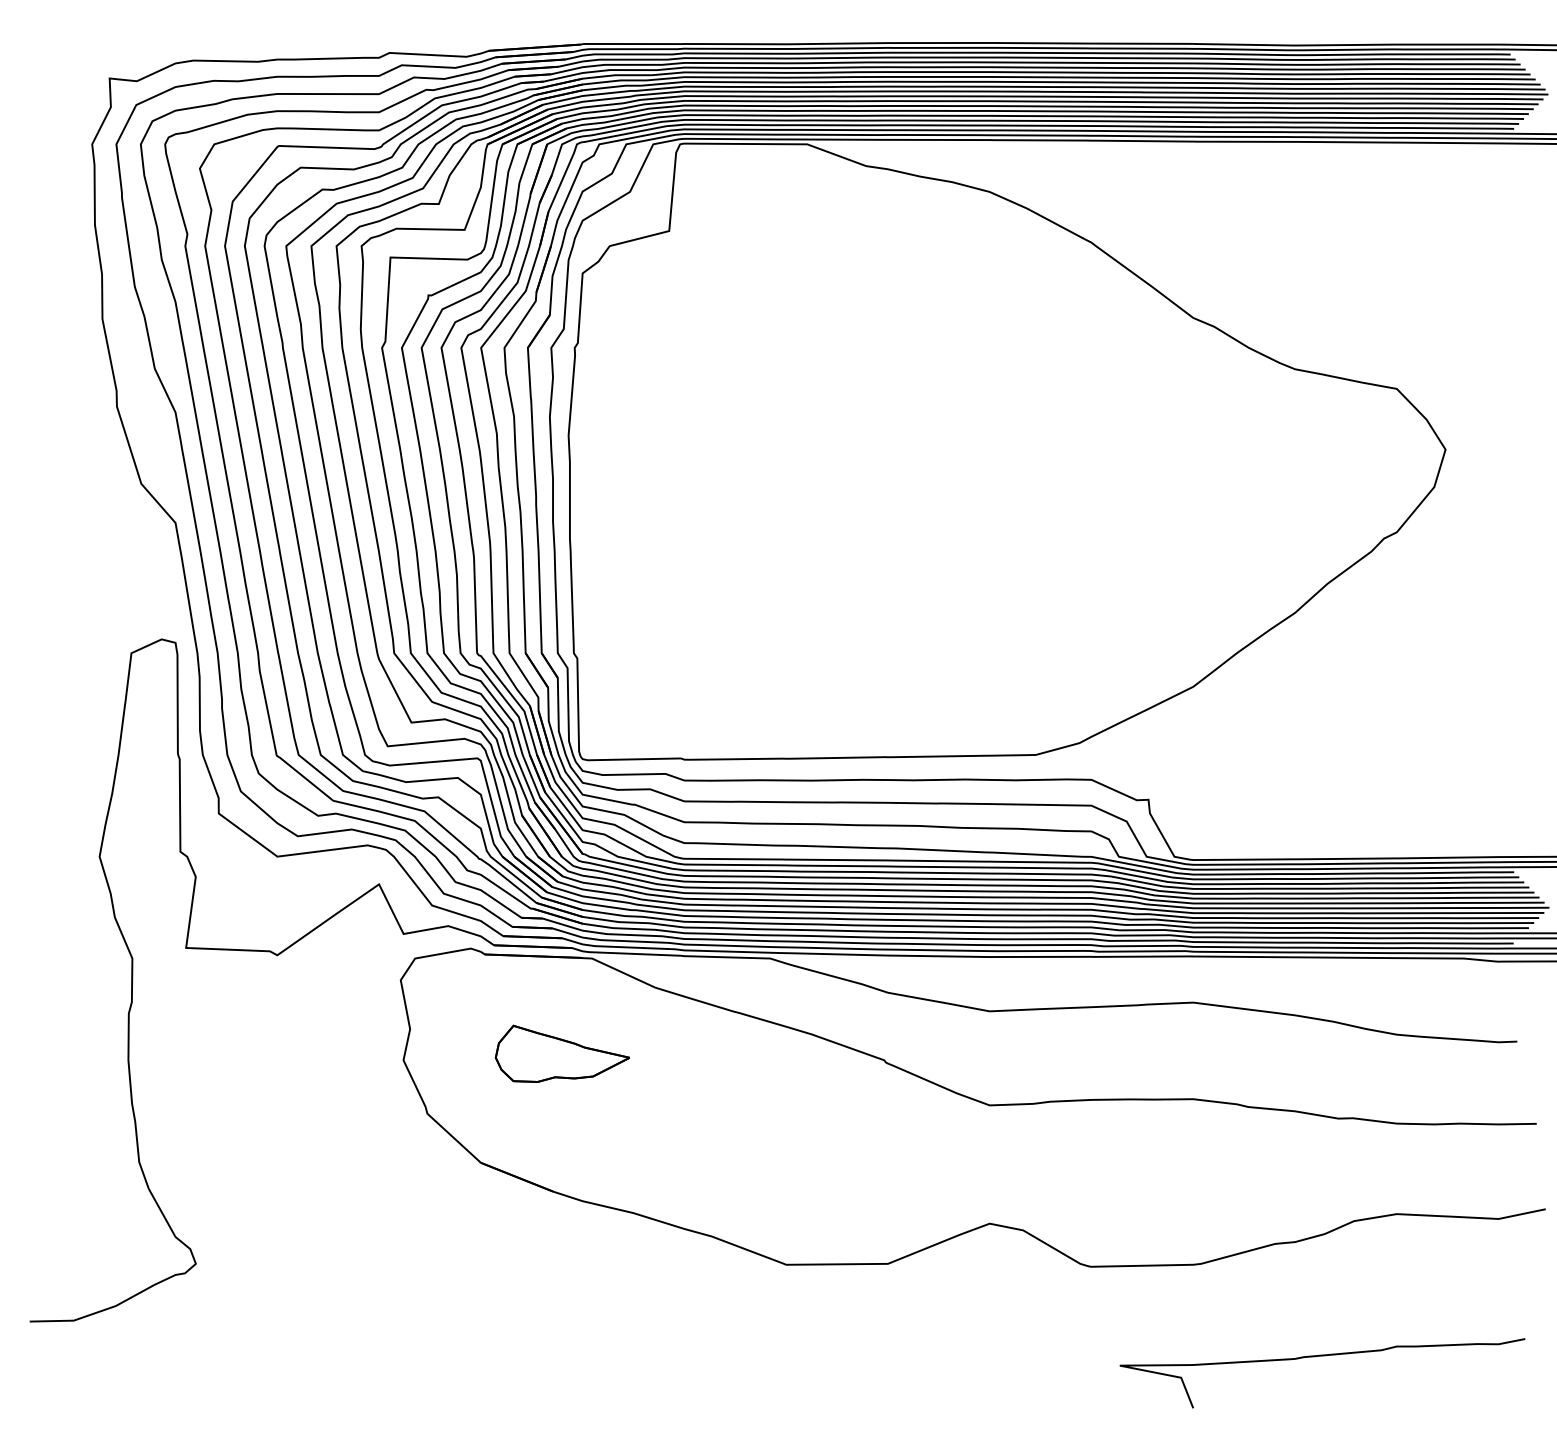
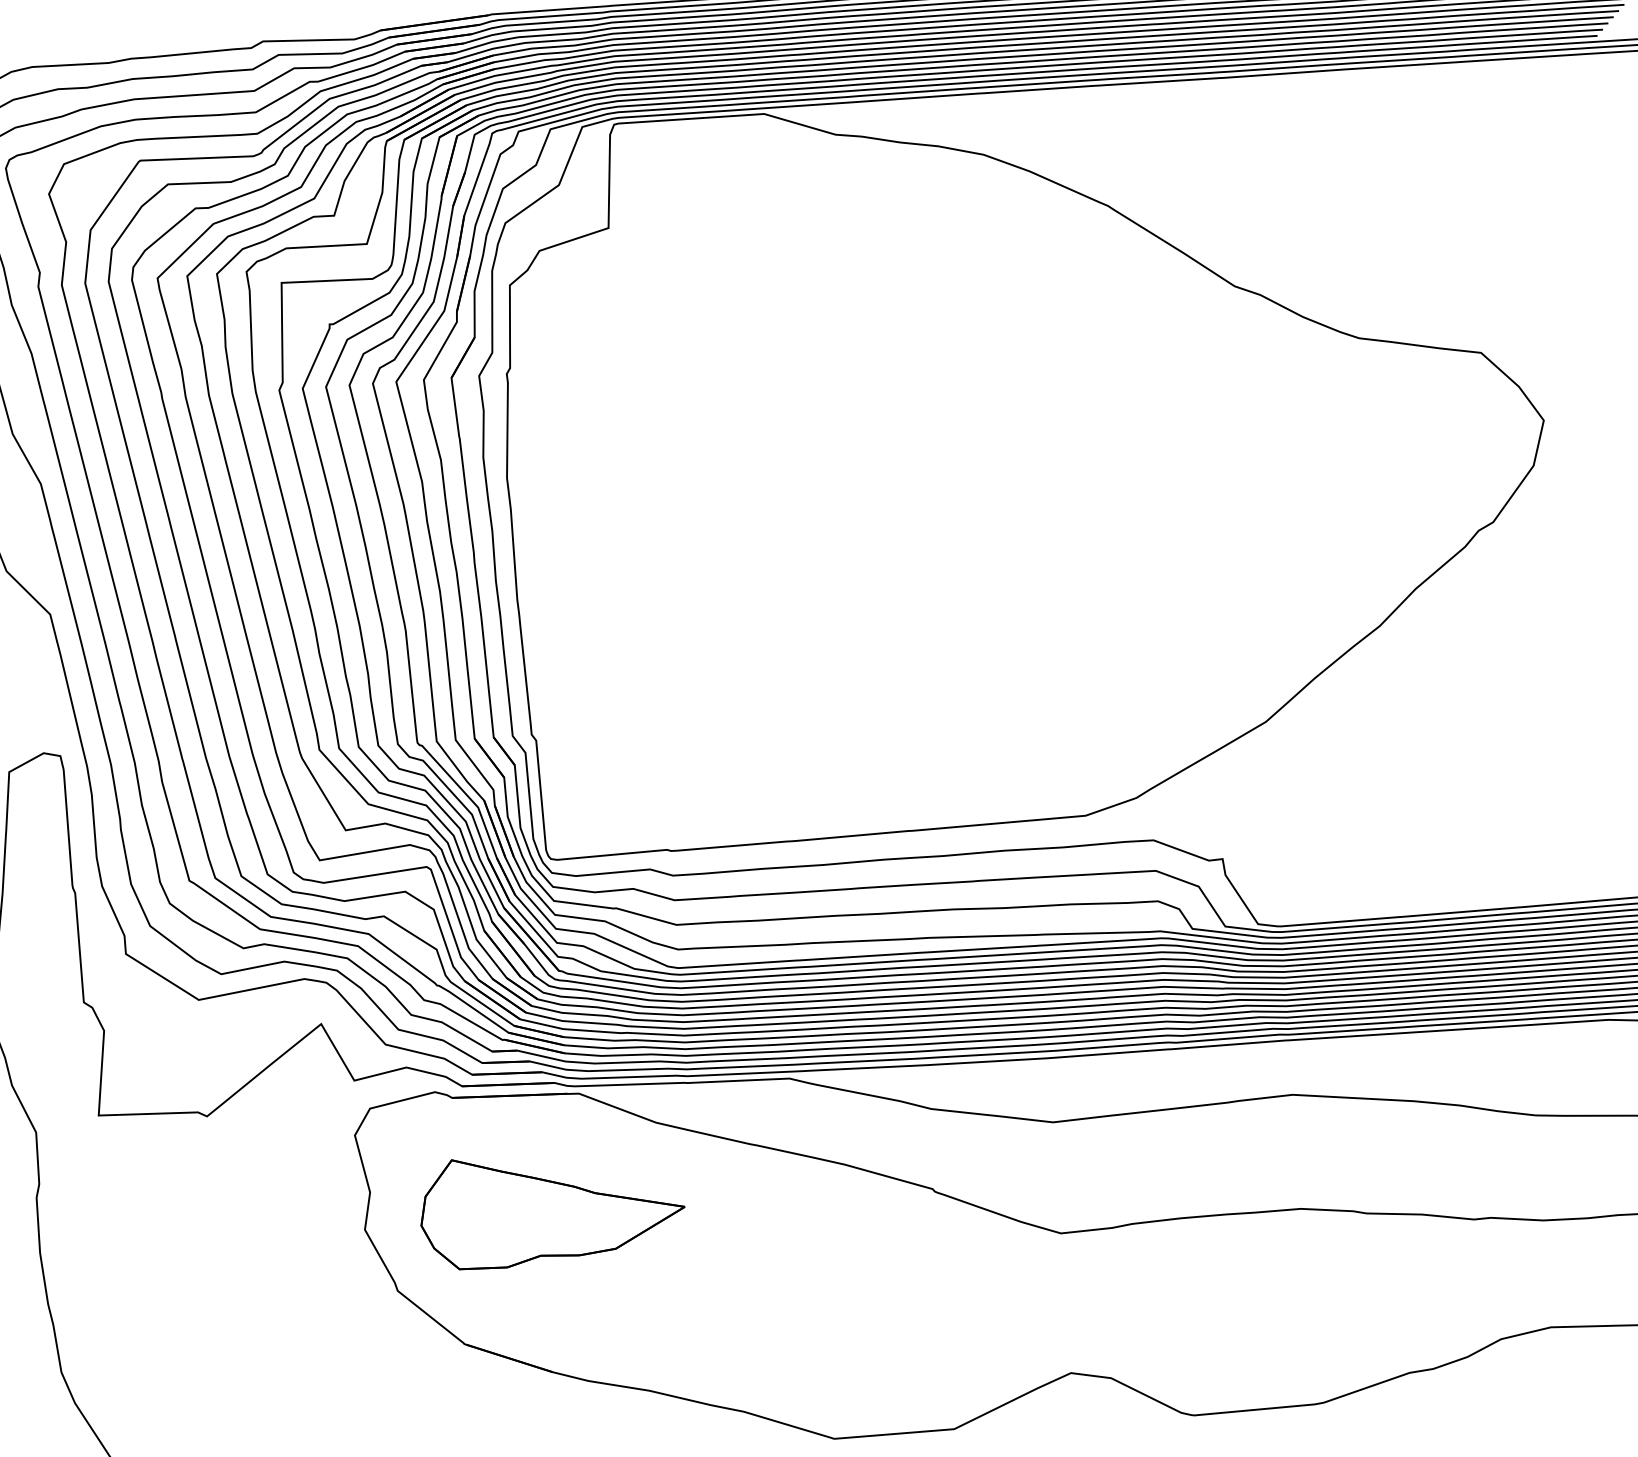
part: (562, 1053) -> (552, 1208), size x1.67

